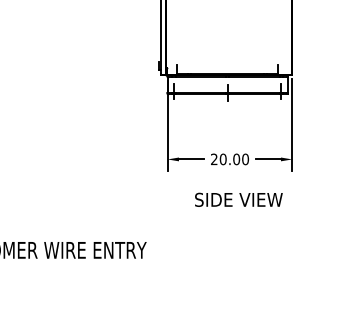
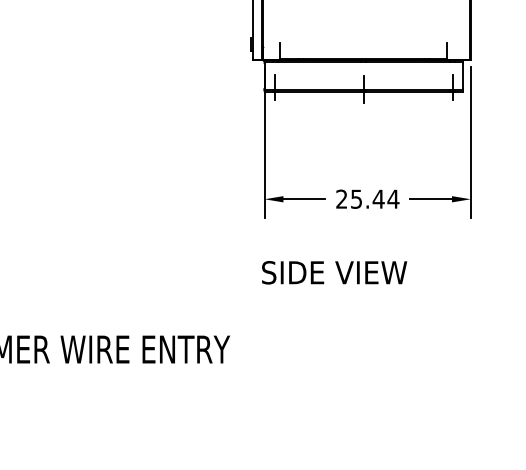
text: (234, 159) -> (375, 199), 20.00 -> 25.44
text: (238, 199) -> (333, 272), moved

